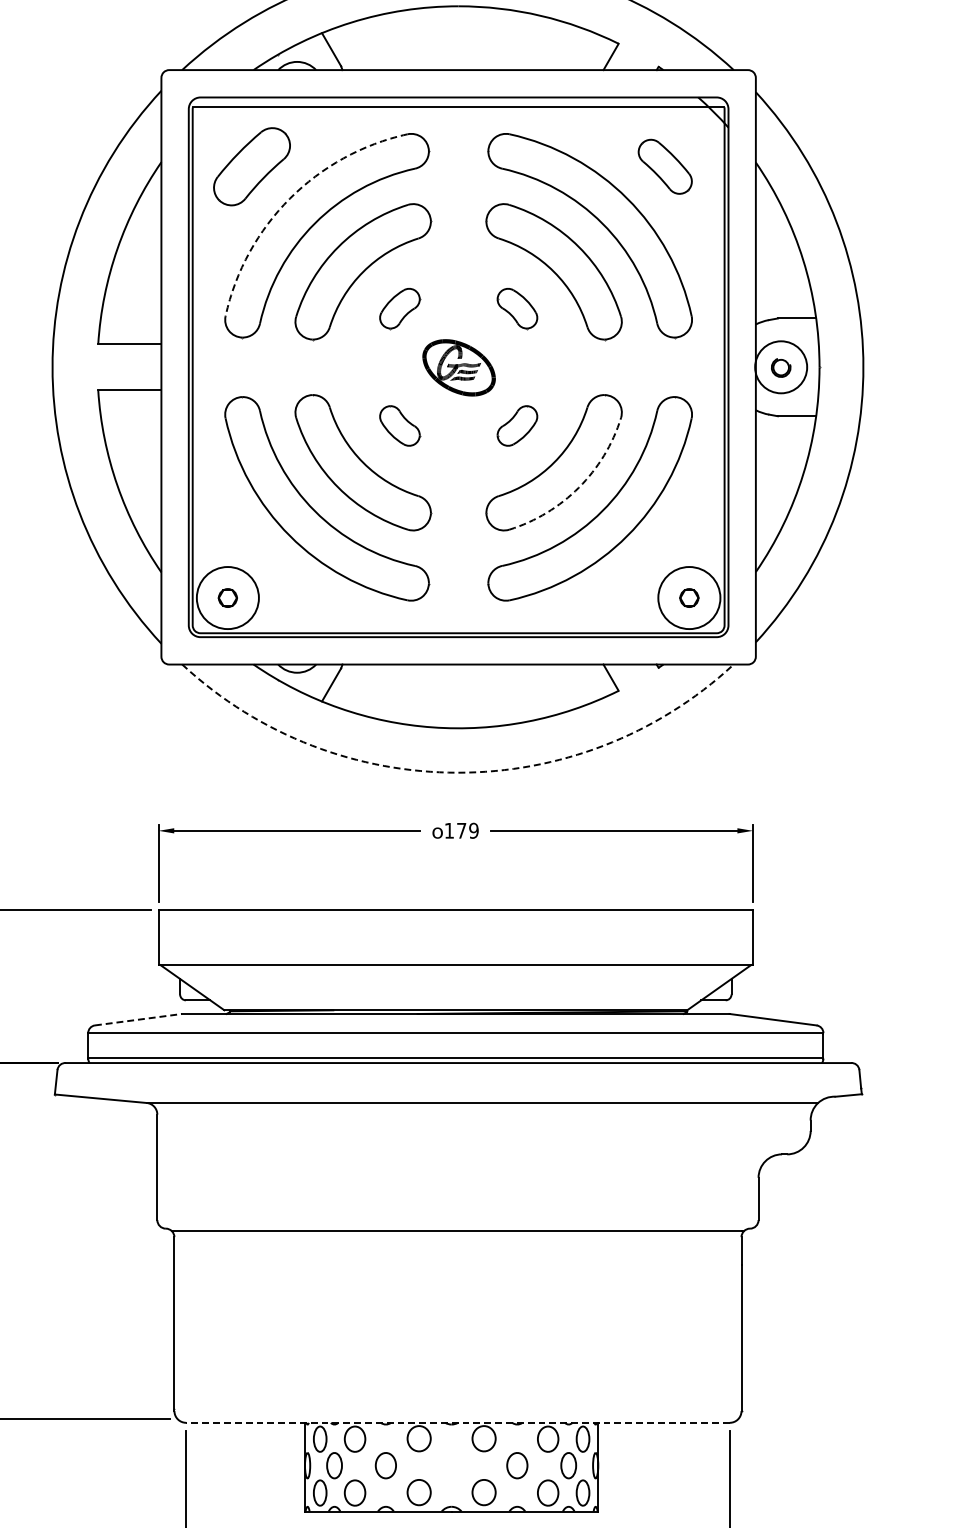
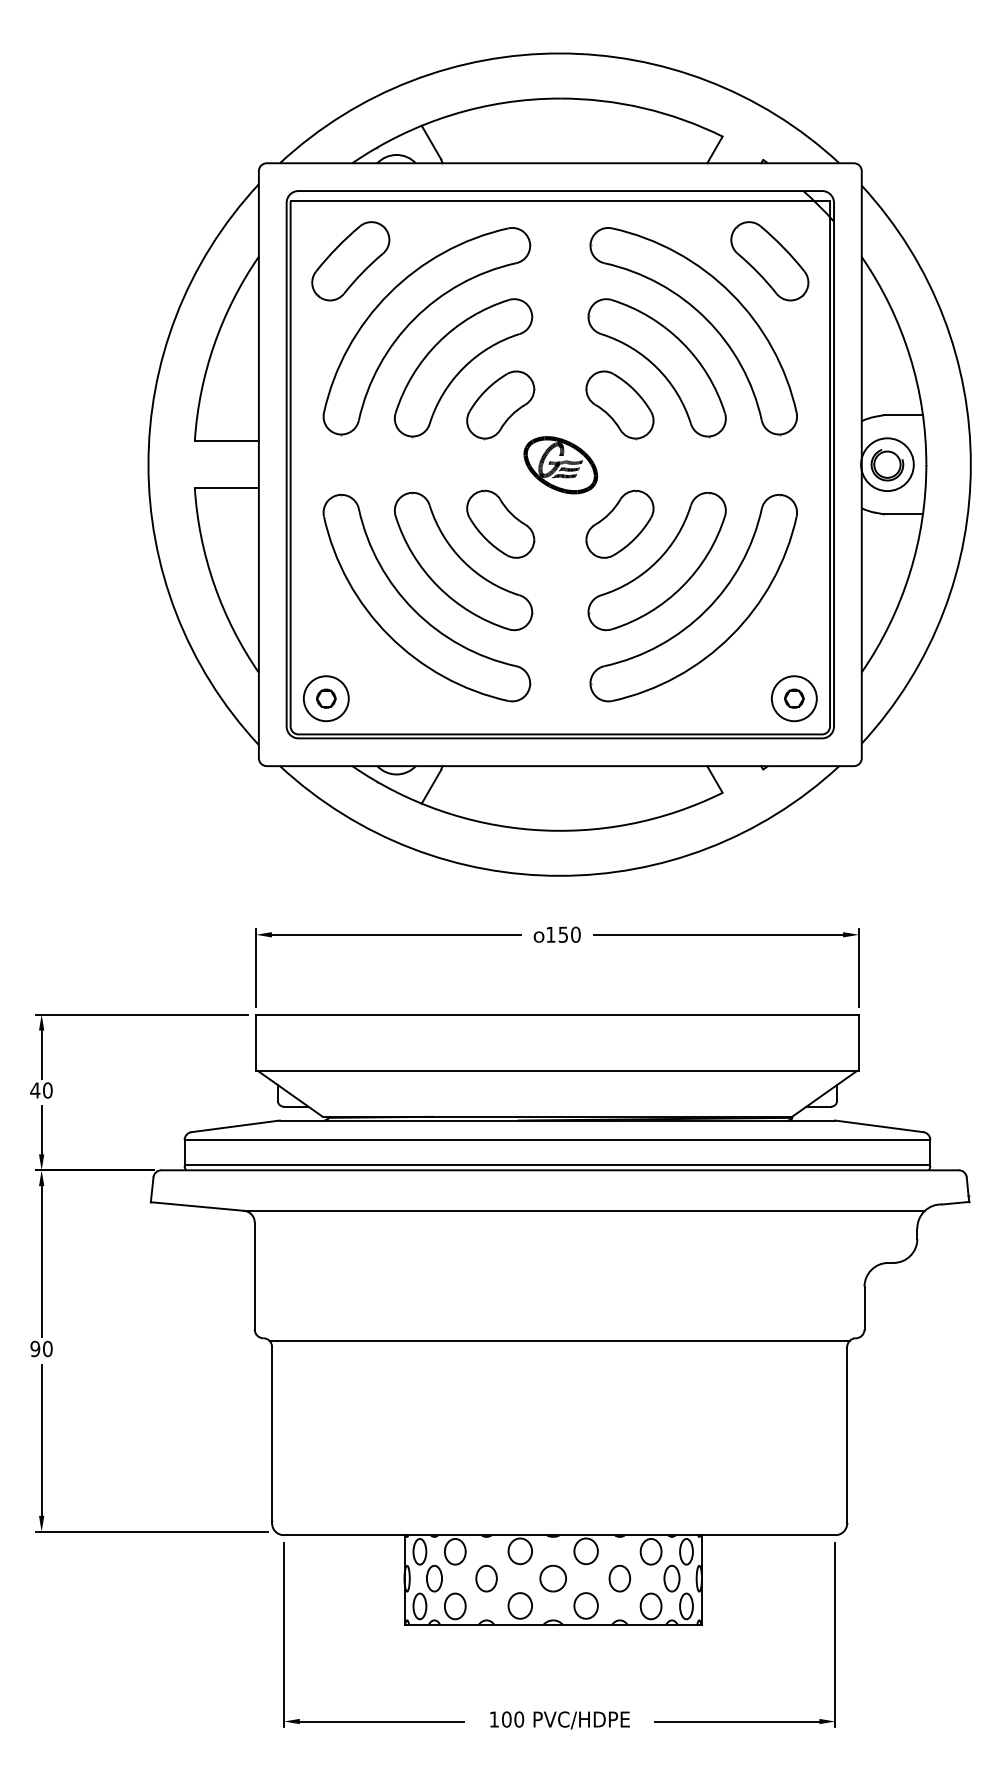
part: (664, 166) -> (769, 261), size x1.43
arc: (290, 198) -> (389, 293), dashed -> solid
part: (399, 308) -> (500, 405), size x1.67
part: (516, 308) -> (619, 405), size x1.67
part: (781, 368) -> (887, 465), size x1.67
part: (399, 425) -> (500, 523), size x1.67
part: (516, 425) -> (619, 523), size x1.67
arc: (579, 487) -> (682, 586), dashed -> solid
circle: (227, 597) -> (325, 698), size x0.71
circle: (688, 597) -> (793, 698), size x0.71
arc: (457, 772) -> (559, 875), dashed -> solid
text: (467, 830) -> (569, 934), 179 -> 150
line: (138, 1019) -> (235, 1126), dashed -> solid
line: (457, 1423) -> (559, 1535), dashed -> solid
part: (450, 1465) -> (552, 1578), added

